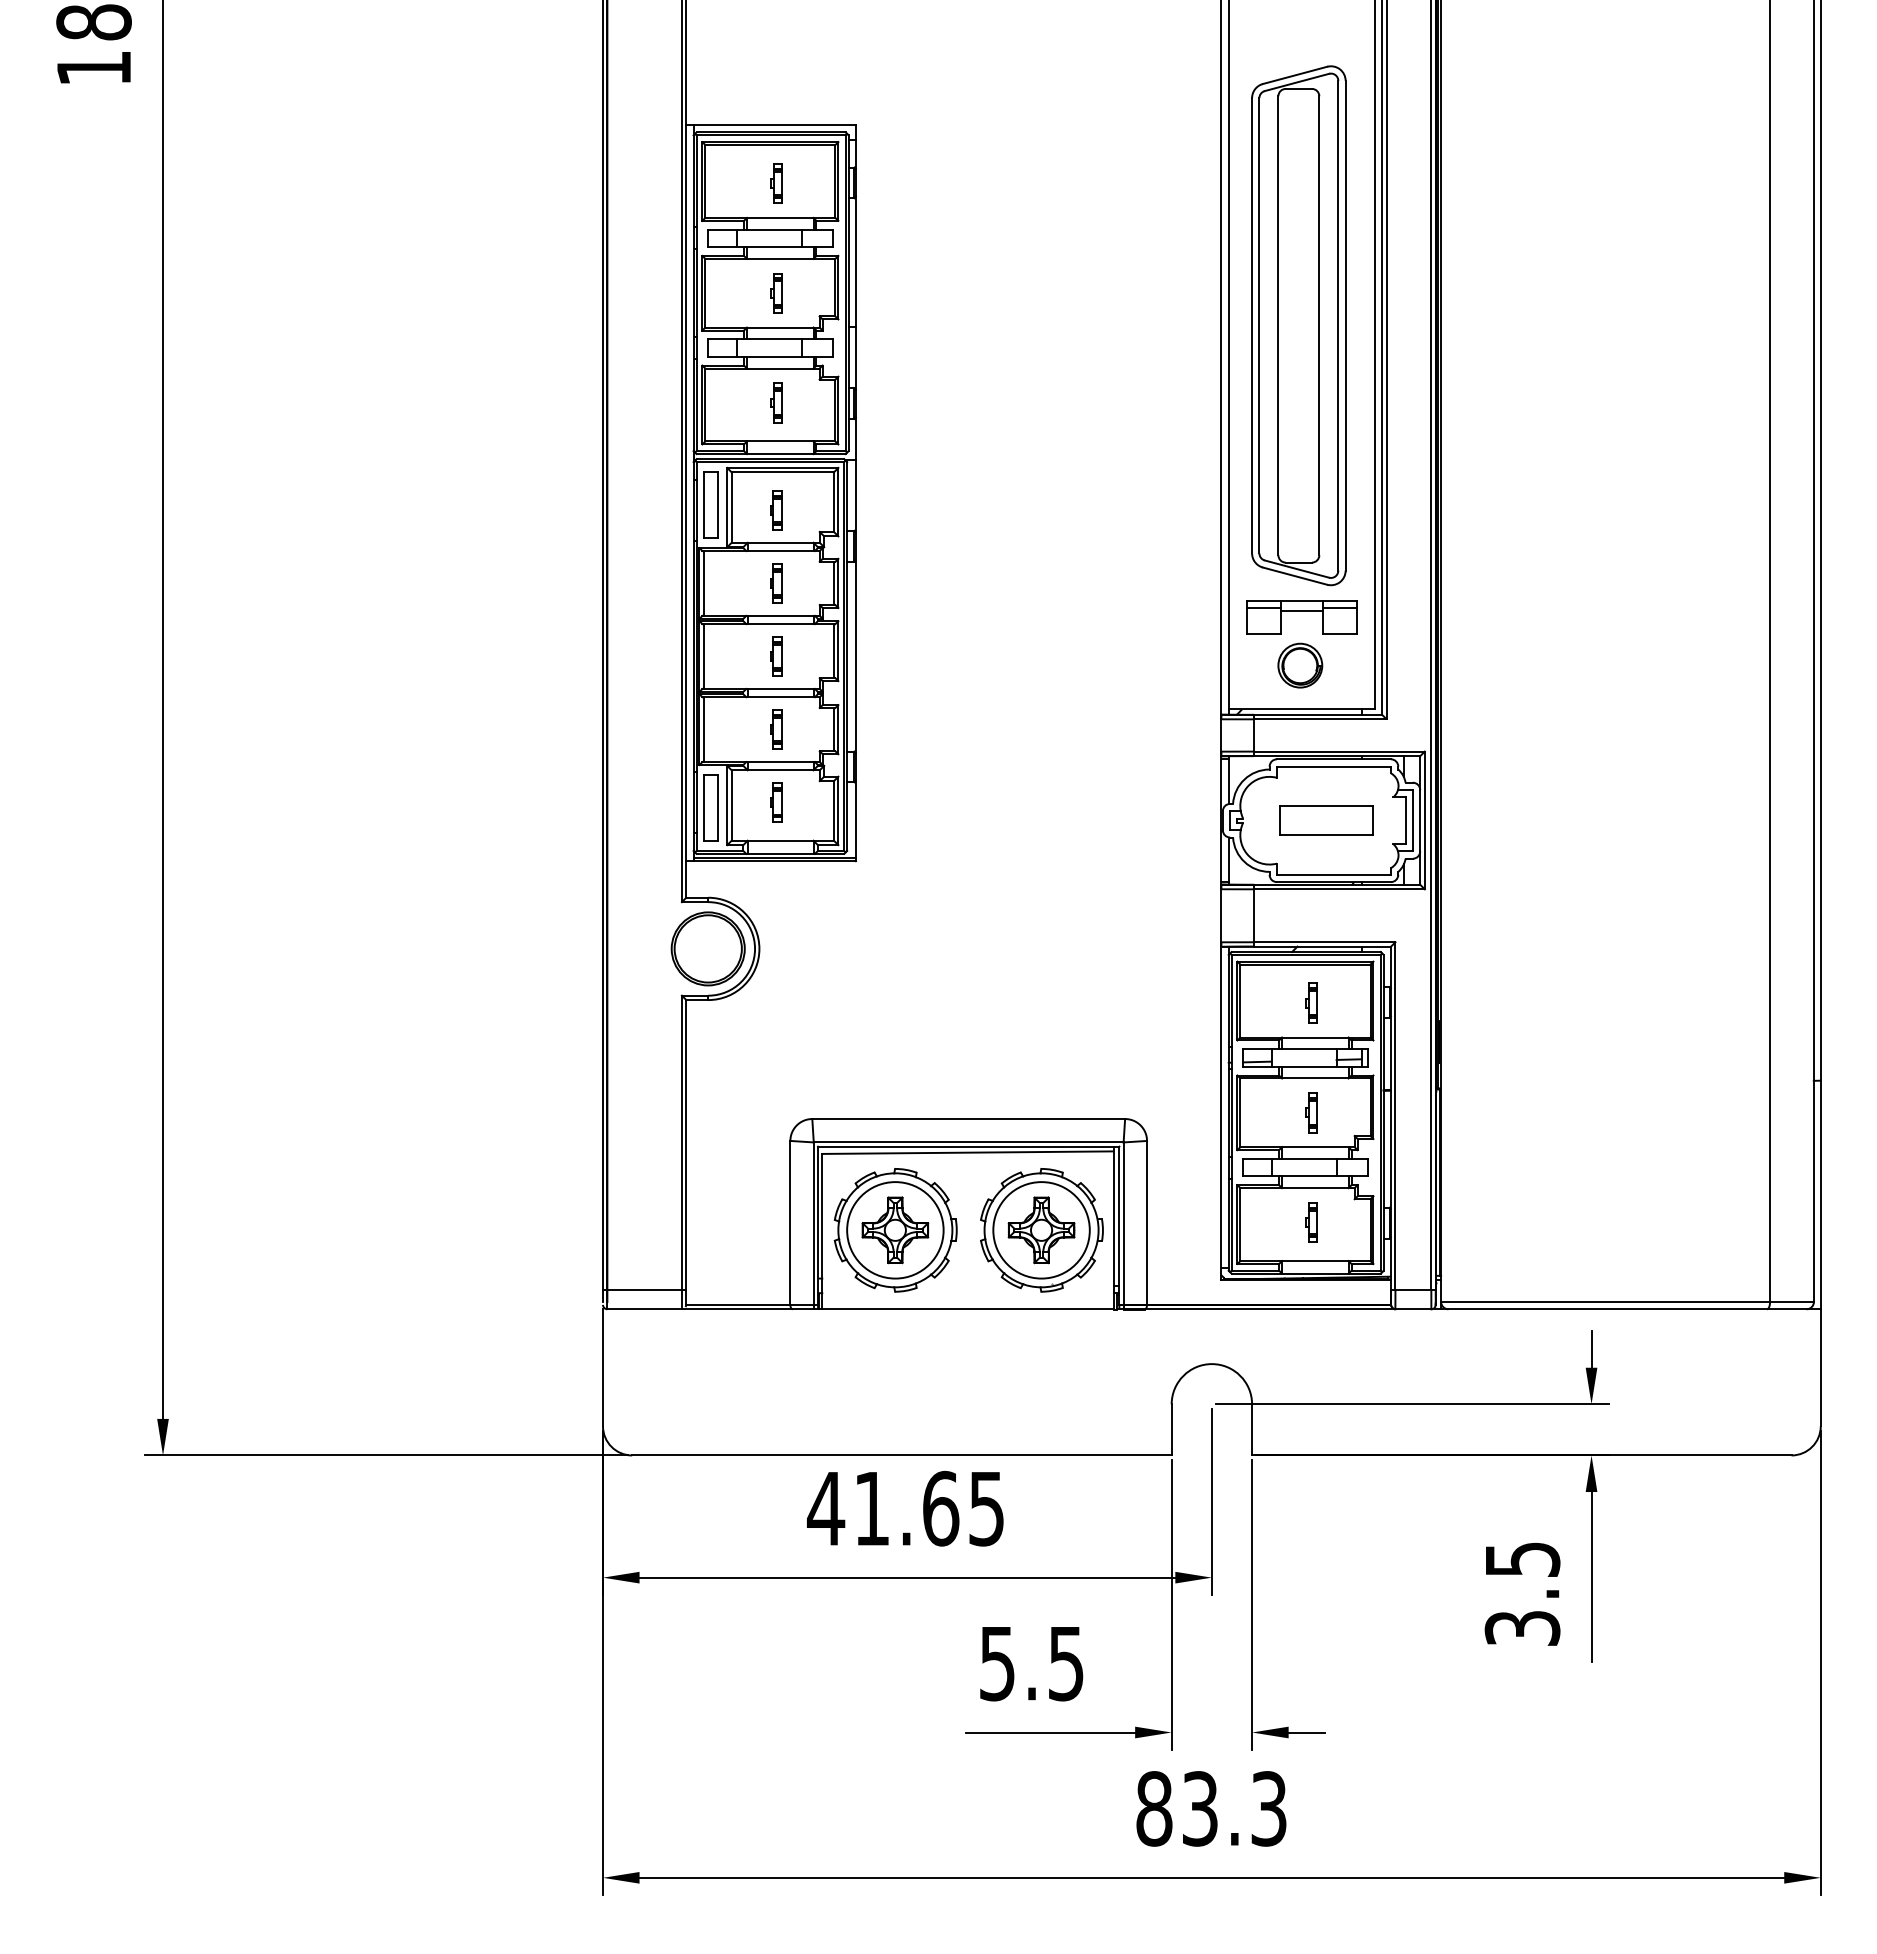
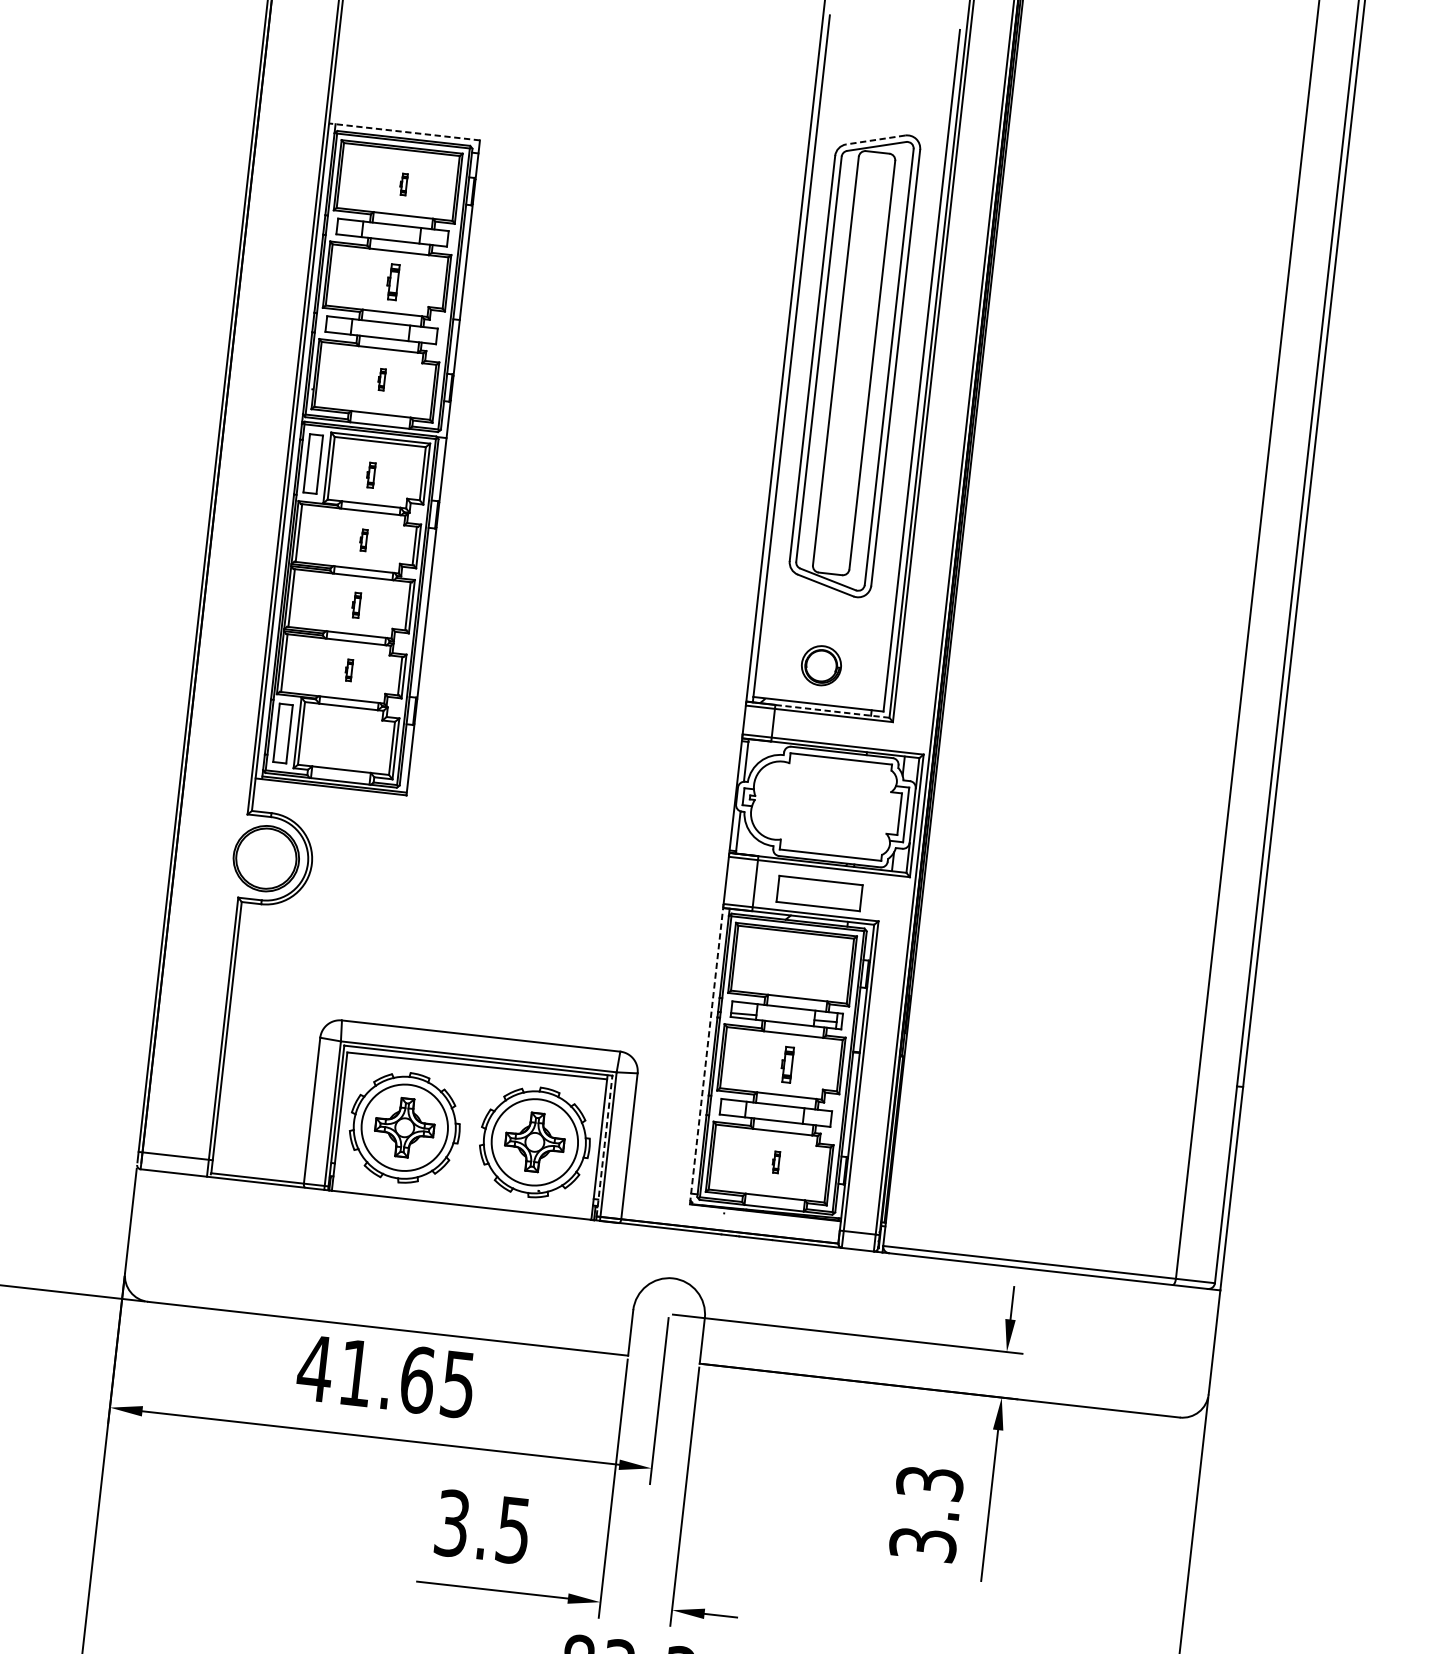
line: (1294, 75) -> (875, 140), solid -> dashed
line: (771, 125) -> (404, 132), solid -> dashed
part: (776, 183) -> (403, 184), size x0.6
part: (776, 402) -> (381, 379), size x0.6
part: (776, 510) -> (370, 475), size x0.7
part: (776, 583) -> (363, 540), size x0.6
part: (1301, 617) -> (827, 622), removed
part: (776, 656) -> (356, 605), size x0.7
line: (1317, 714) -> (831, 710), solid -> dashed
part: (776, 729) -> (348, 670), size x0.6
part: (776, 802) -> (341, 735), removed
part: (1326, 820) -> (819, 893), moved
part: (1311, 1002) -> (797, 966), removed
line: (1221, 1111) -> (706, 1054), solid -> dashed
part: (1311, 1222) -> (775, 1162), size x0.6
line: (1119, 1225) -> (604, 1145), solid -> dashed
text: (1521, 1559) -> (929, 1483), 3.5 -> 3.3
text: (997, 1662) -> (452, 1522), 5.5 -> 3.5

